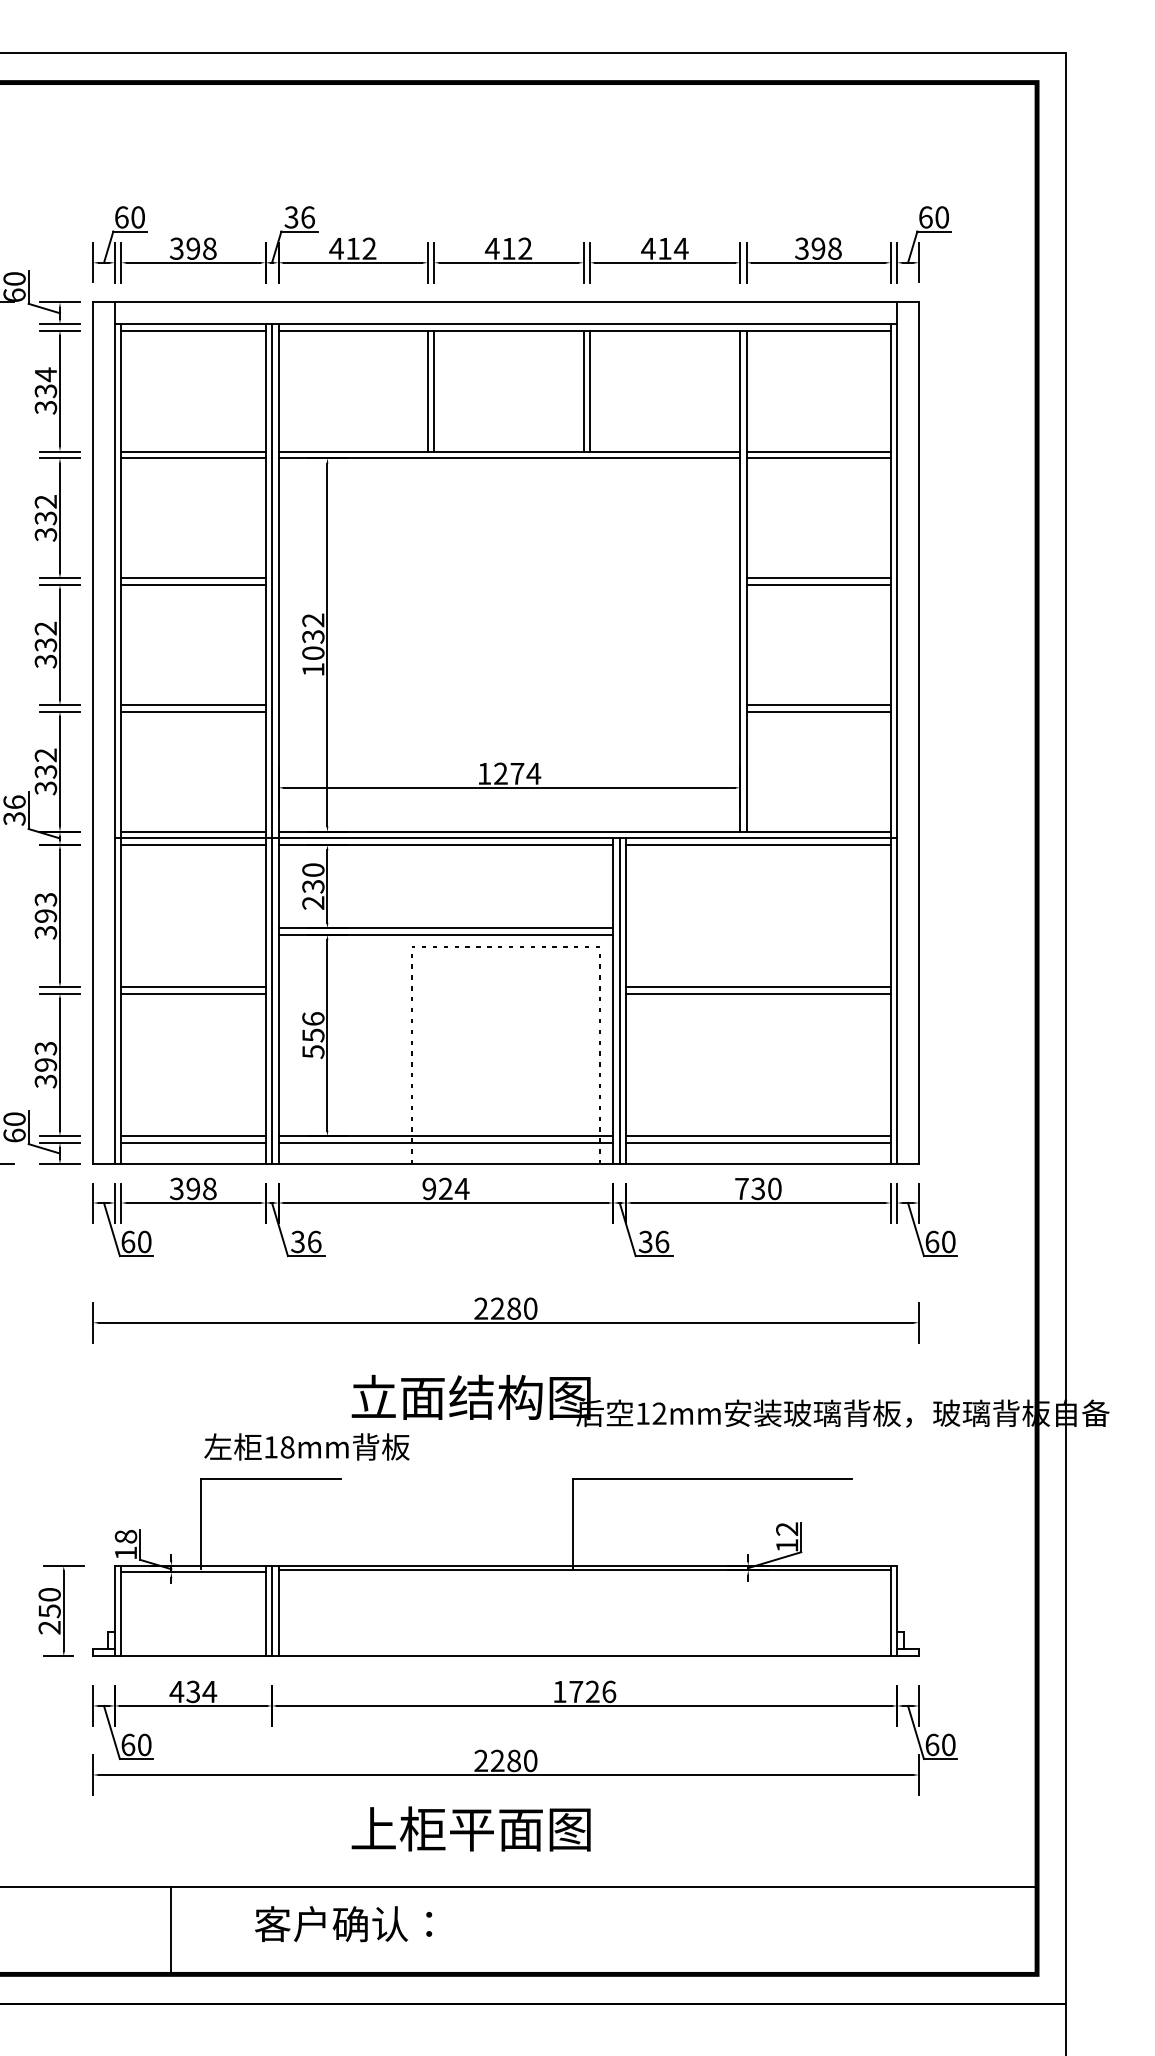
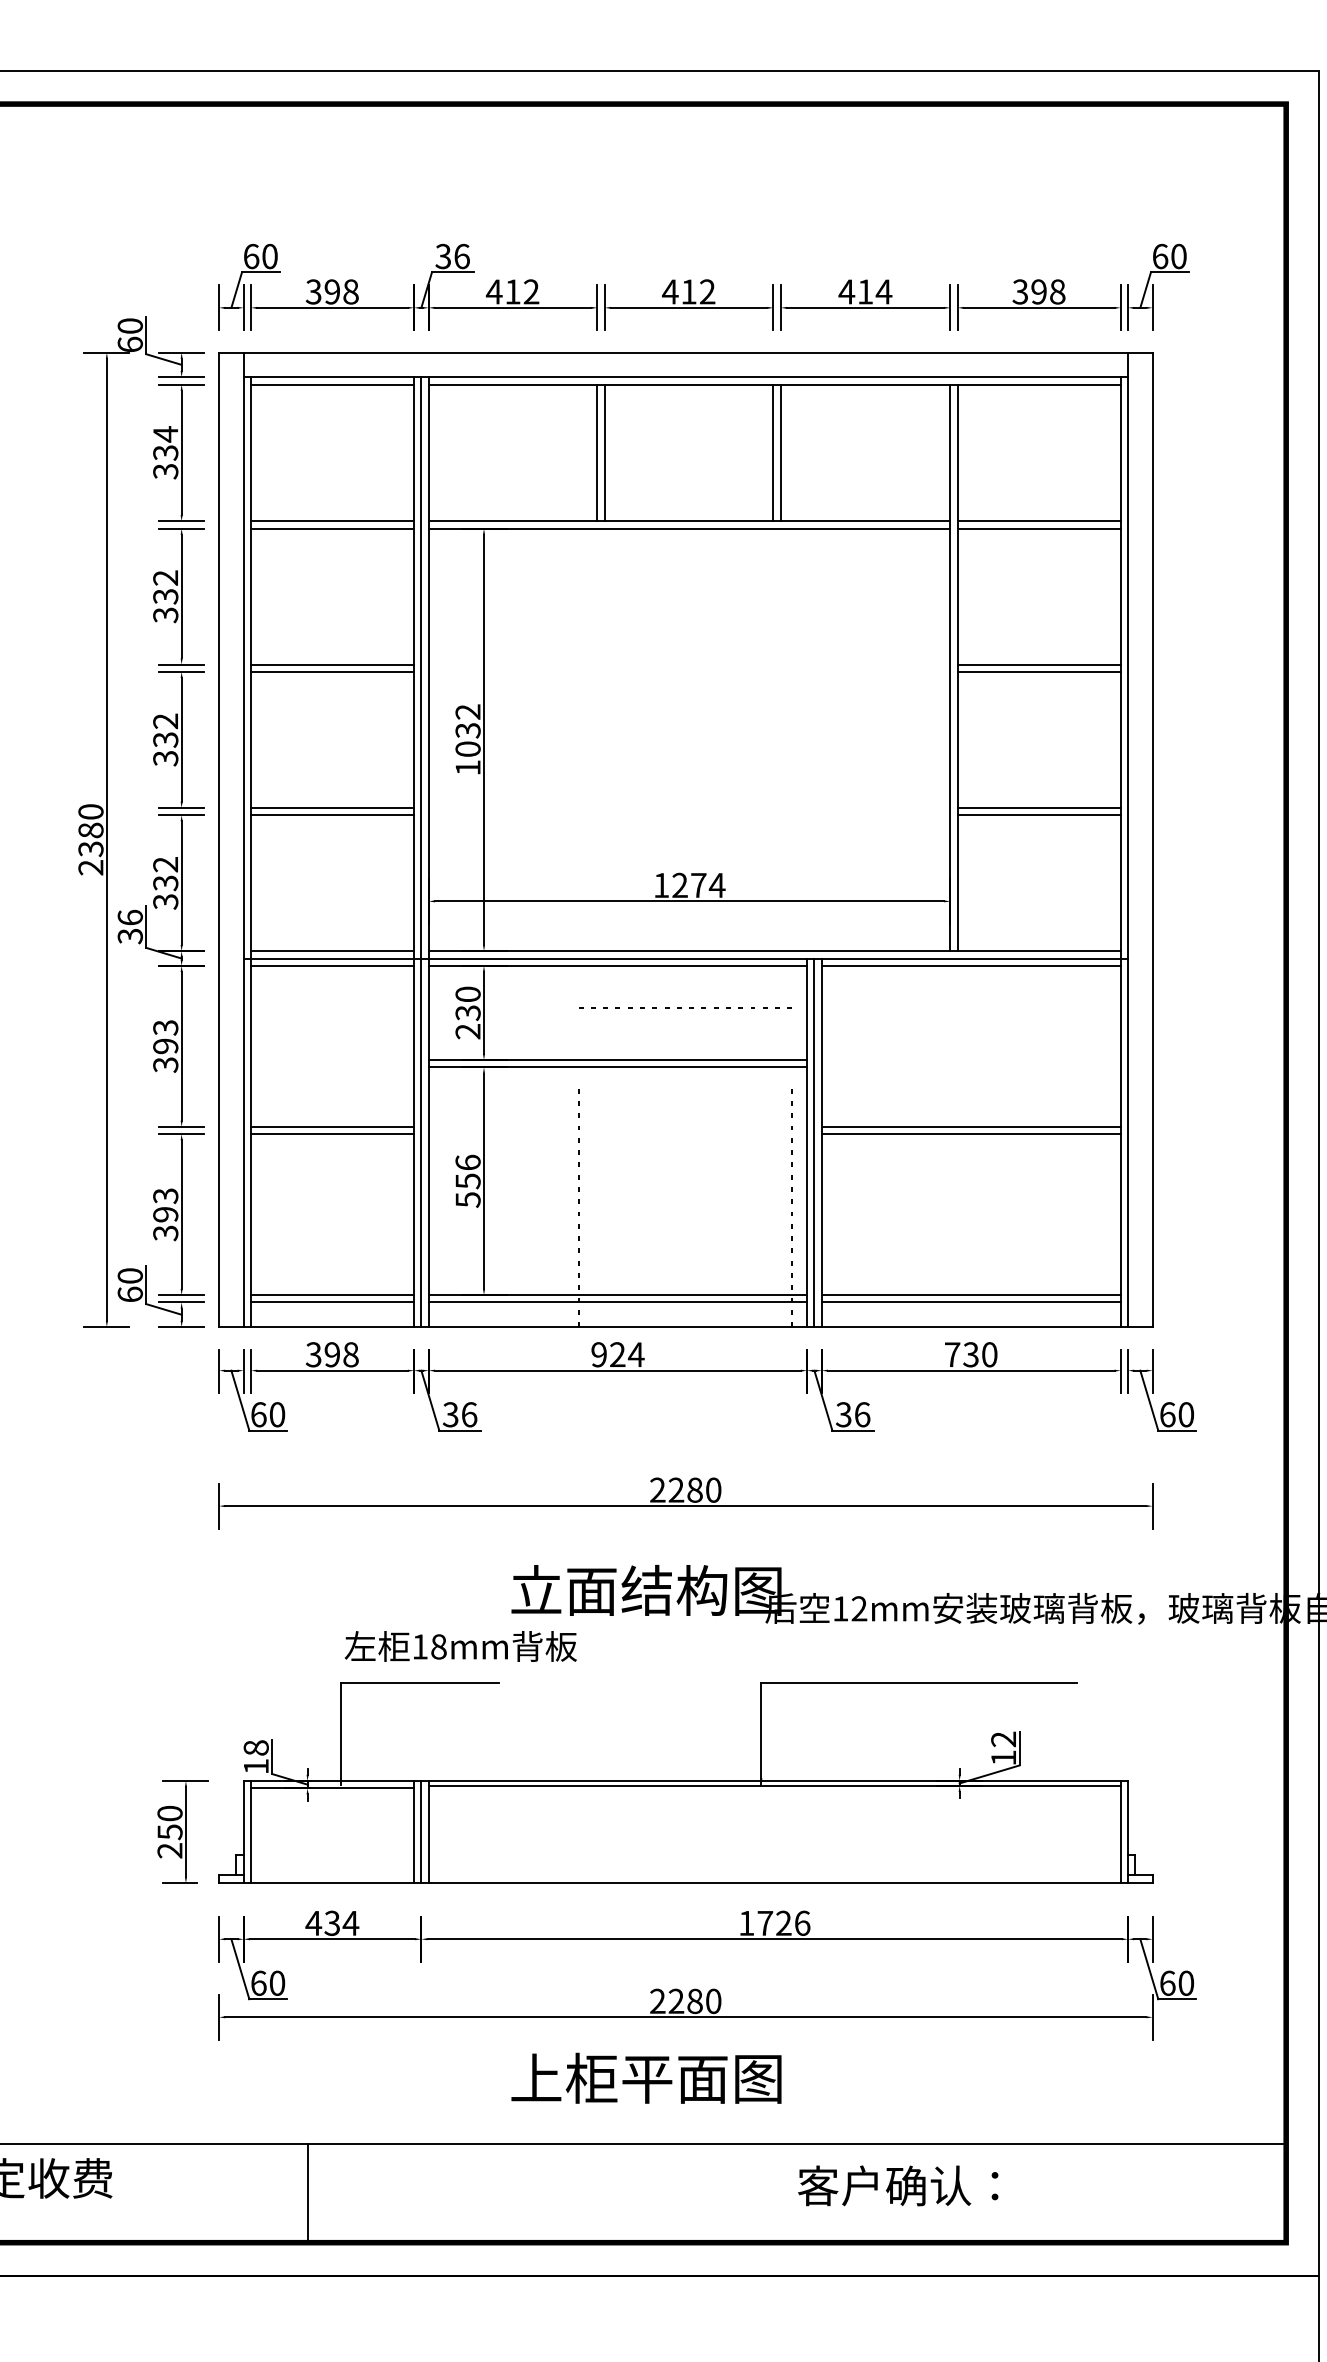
line: (502, 946) -> (681, 1007), moved
text: (343, 1923) -> (898, 2185), moved

